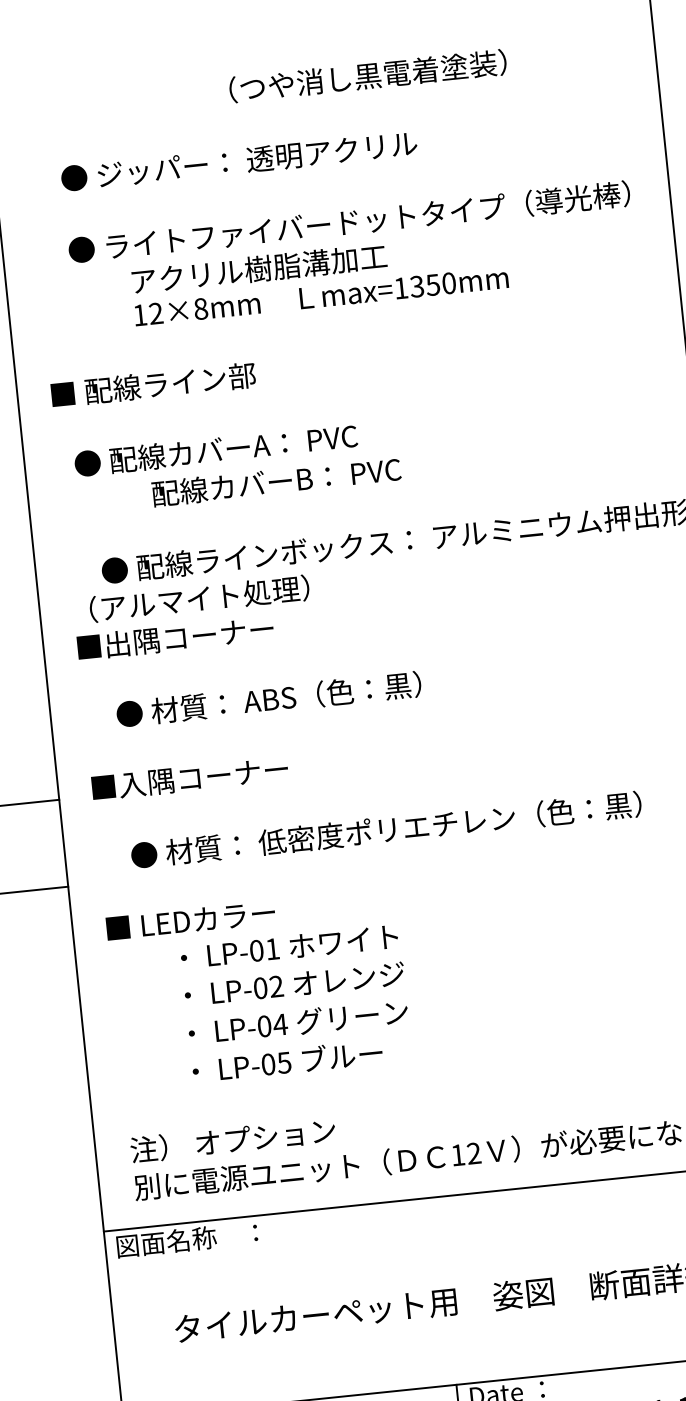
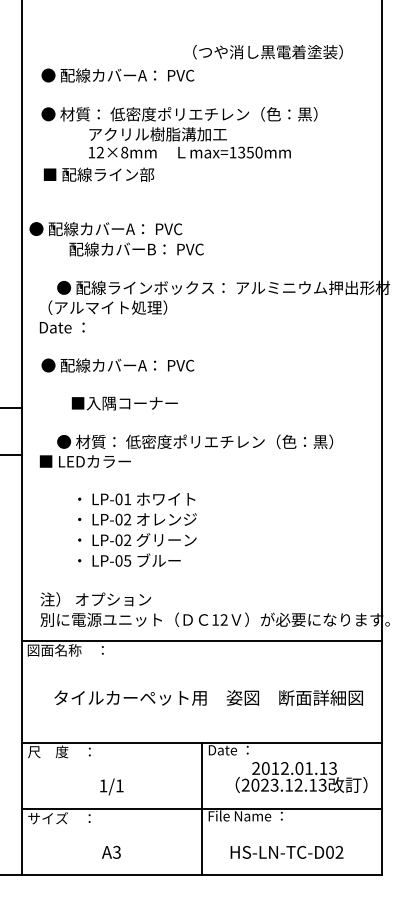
text: (367, 76) -> (267, 52), moved
text: (224, 162) -> (145, 75), ● ジッパー： 透明アクリル -> ● 配線カバーA： PVC
text: (333, 224) -> (200, 114), ● ライトファイバードットタイプ（導光棒） -> ● 材質： 低密度ポリエチレン（色：黒）
text: (152, 384) -> (98, 174), moved
text: (237, 467) -> (116, 239), moved
text: (174, 638) -> (92, 327), ■出隅コーナー -> Date ：
text: (254, 701) -> (131, 365), ● 材質： ABS（色：黒） -> ● 配線カバーA： PVC
text: (189, 778) -> (124, 403), moved
text: (189, 920) -> (84, 461), moved
text: (280, 1023) -> (127, 539), LP-04 -> LP-02

